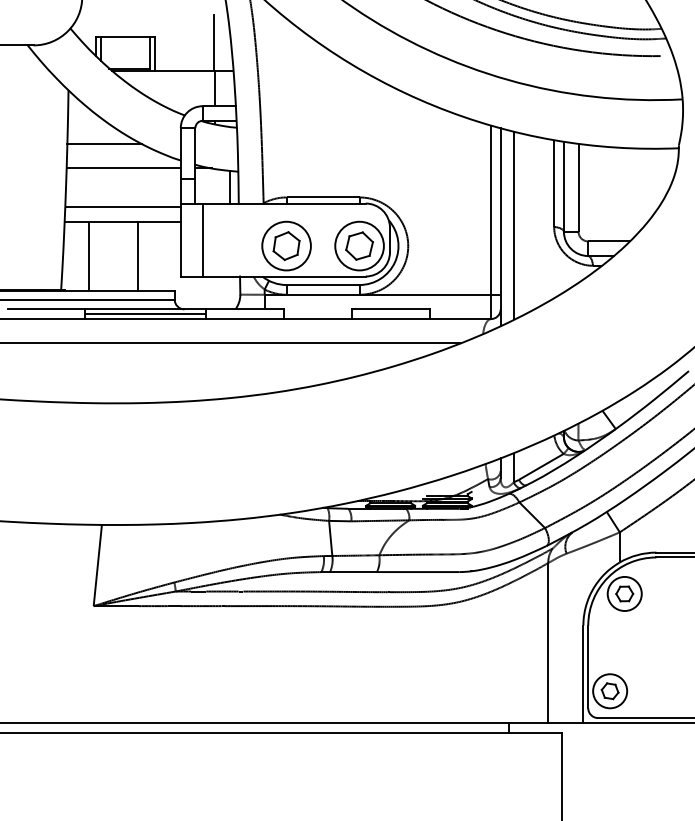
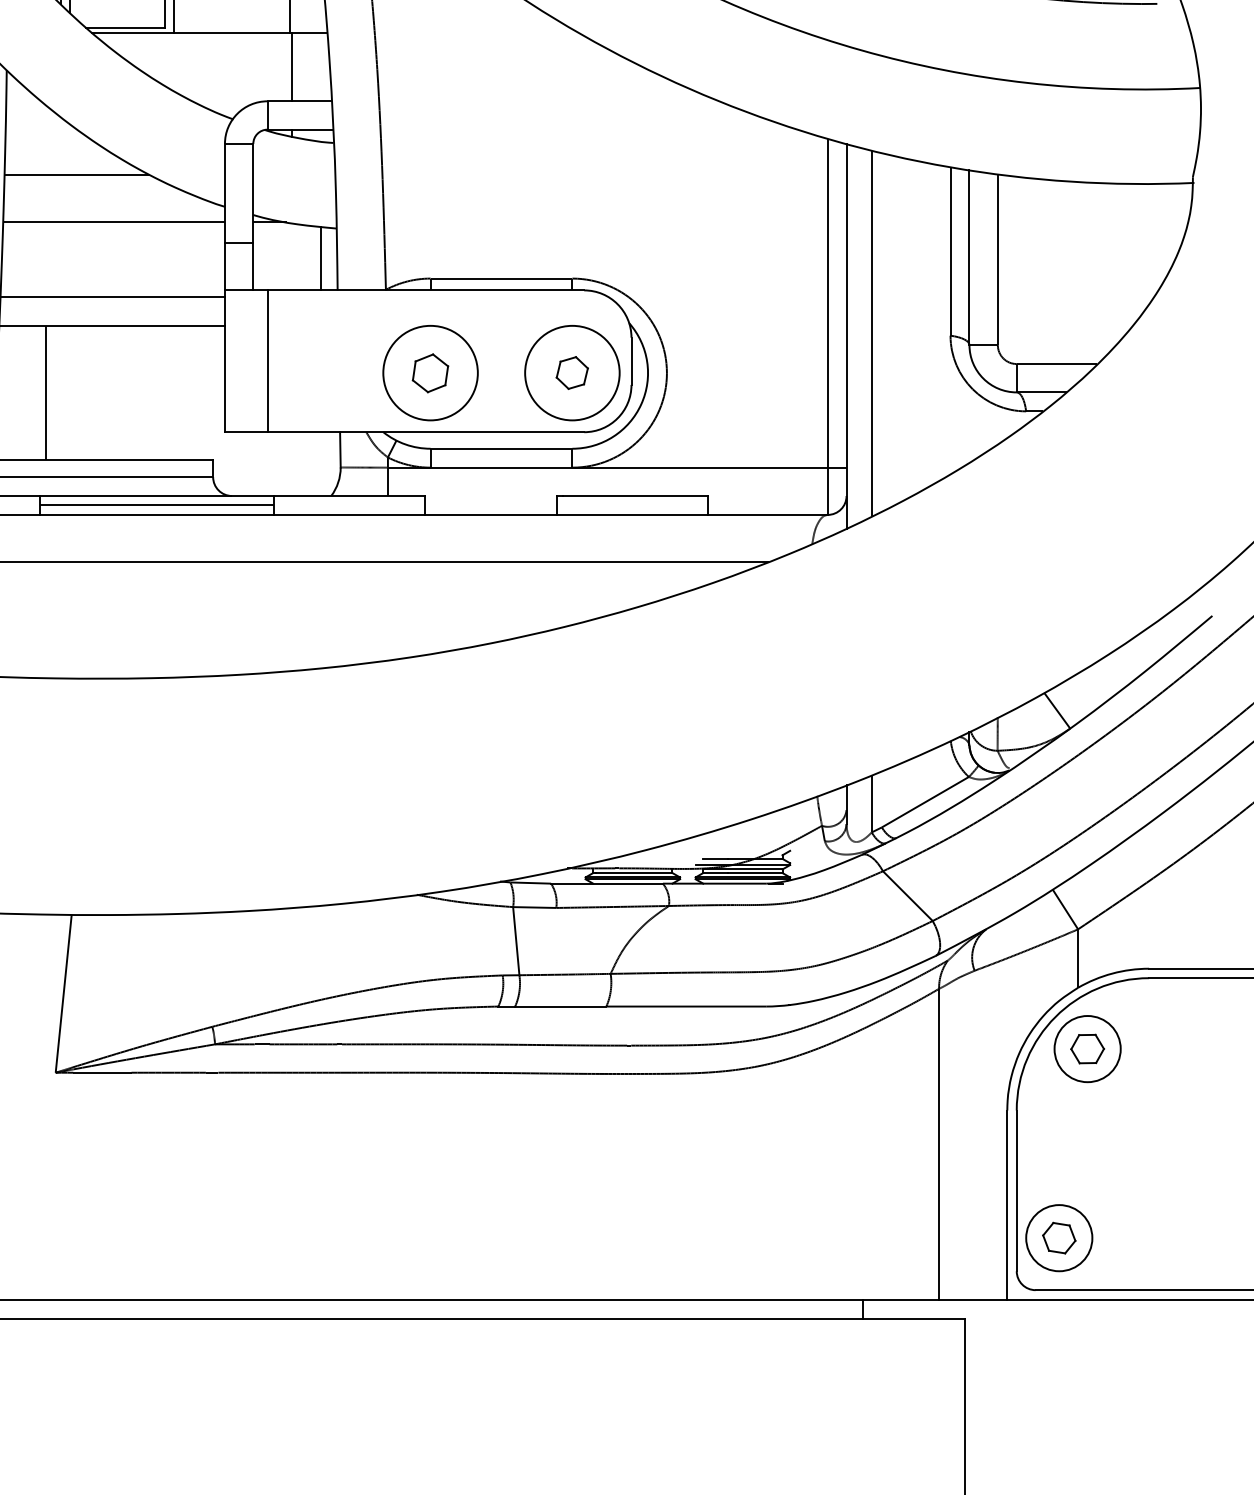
part: (359, 245) -> (572, 371), size x0.6
part: (286, 246) -> (430, 373), size x0.7
line: (137, 255) -> (140, 391), removed

